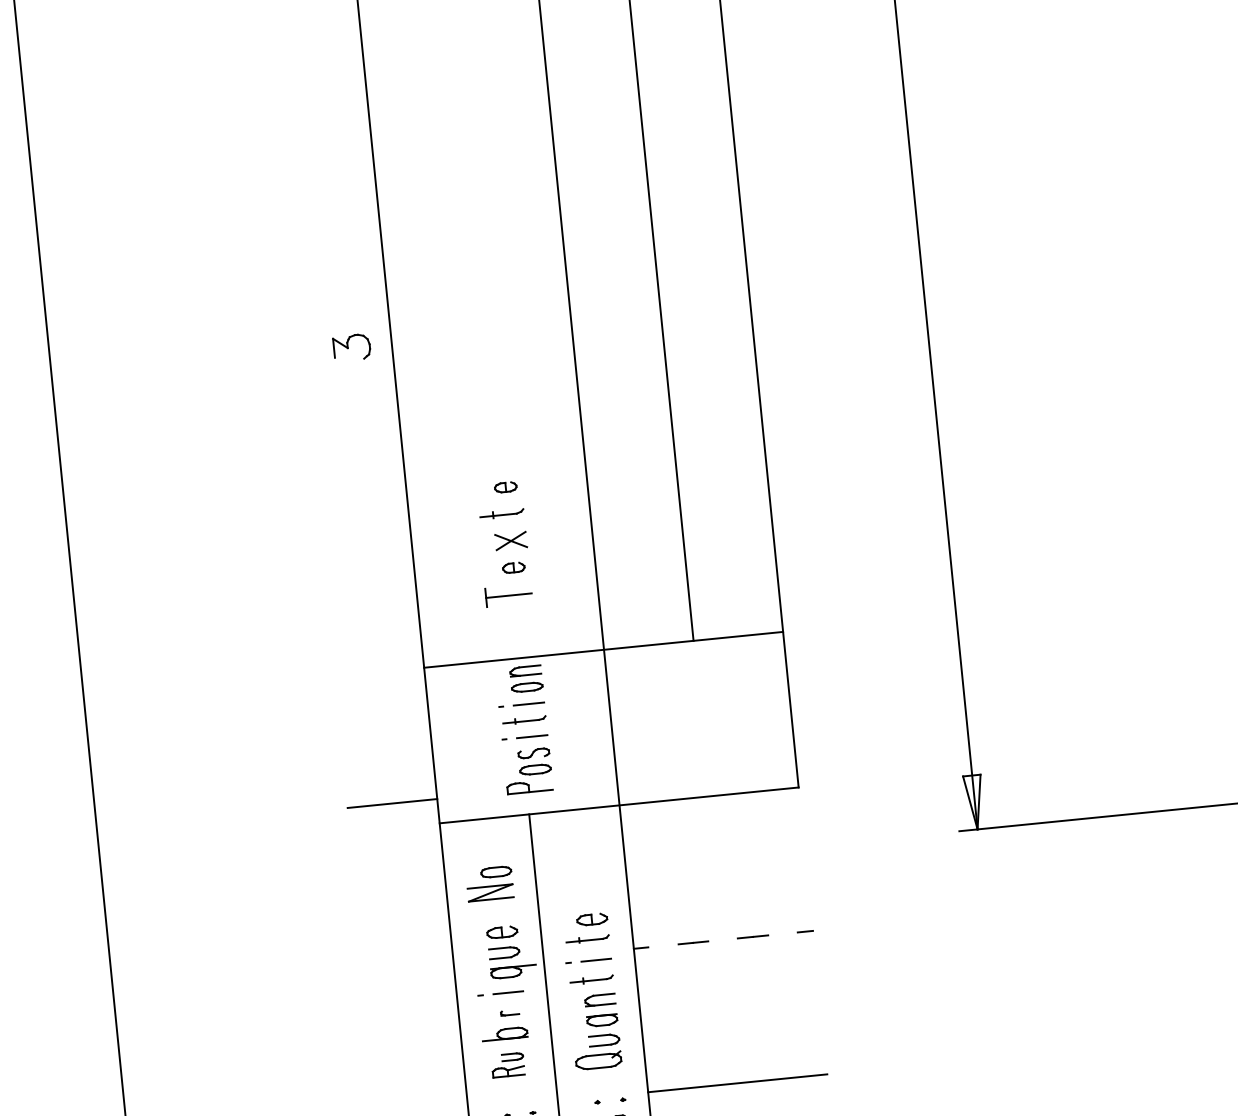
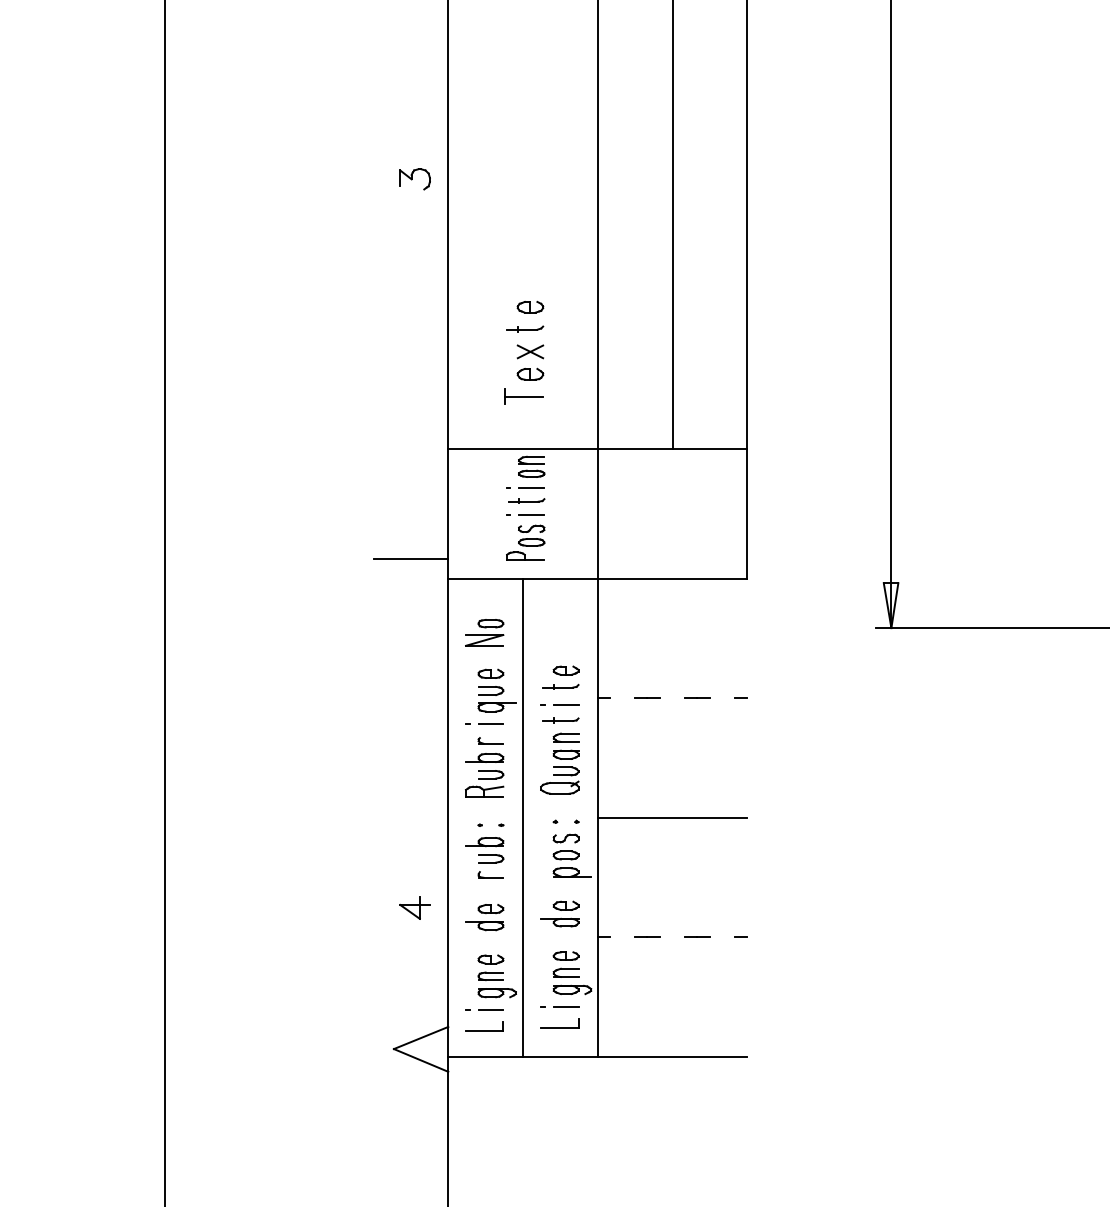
part: (505, 486) -> (530, 306), size x1.43
part: (513, 566) -> (530, 373), size x1.43
part: (509, 1012) -> (490, 740), size x1.67
part: (507, 1064) -> (484, 783), size x1.43

